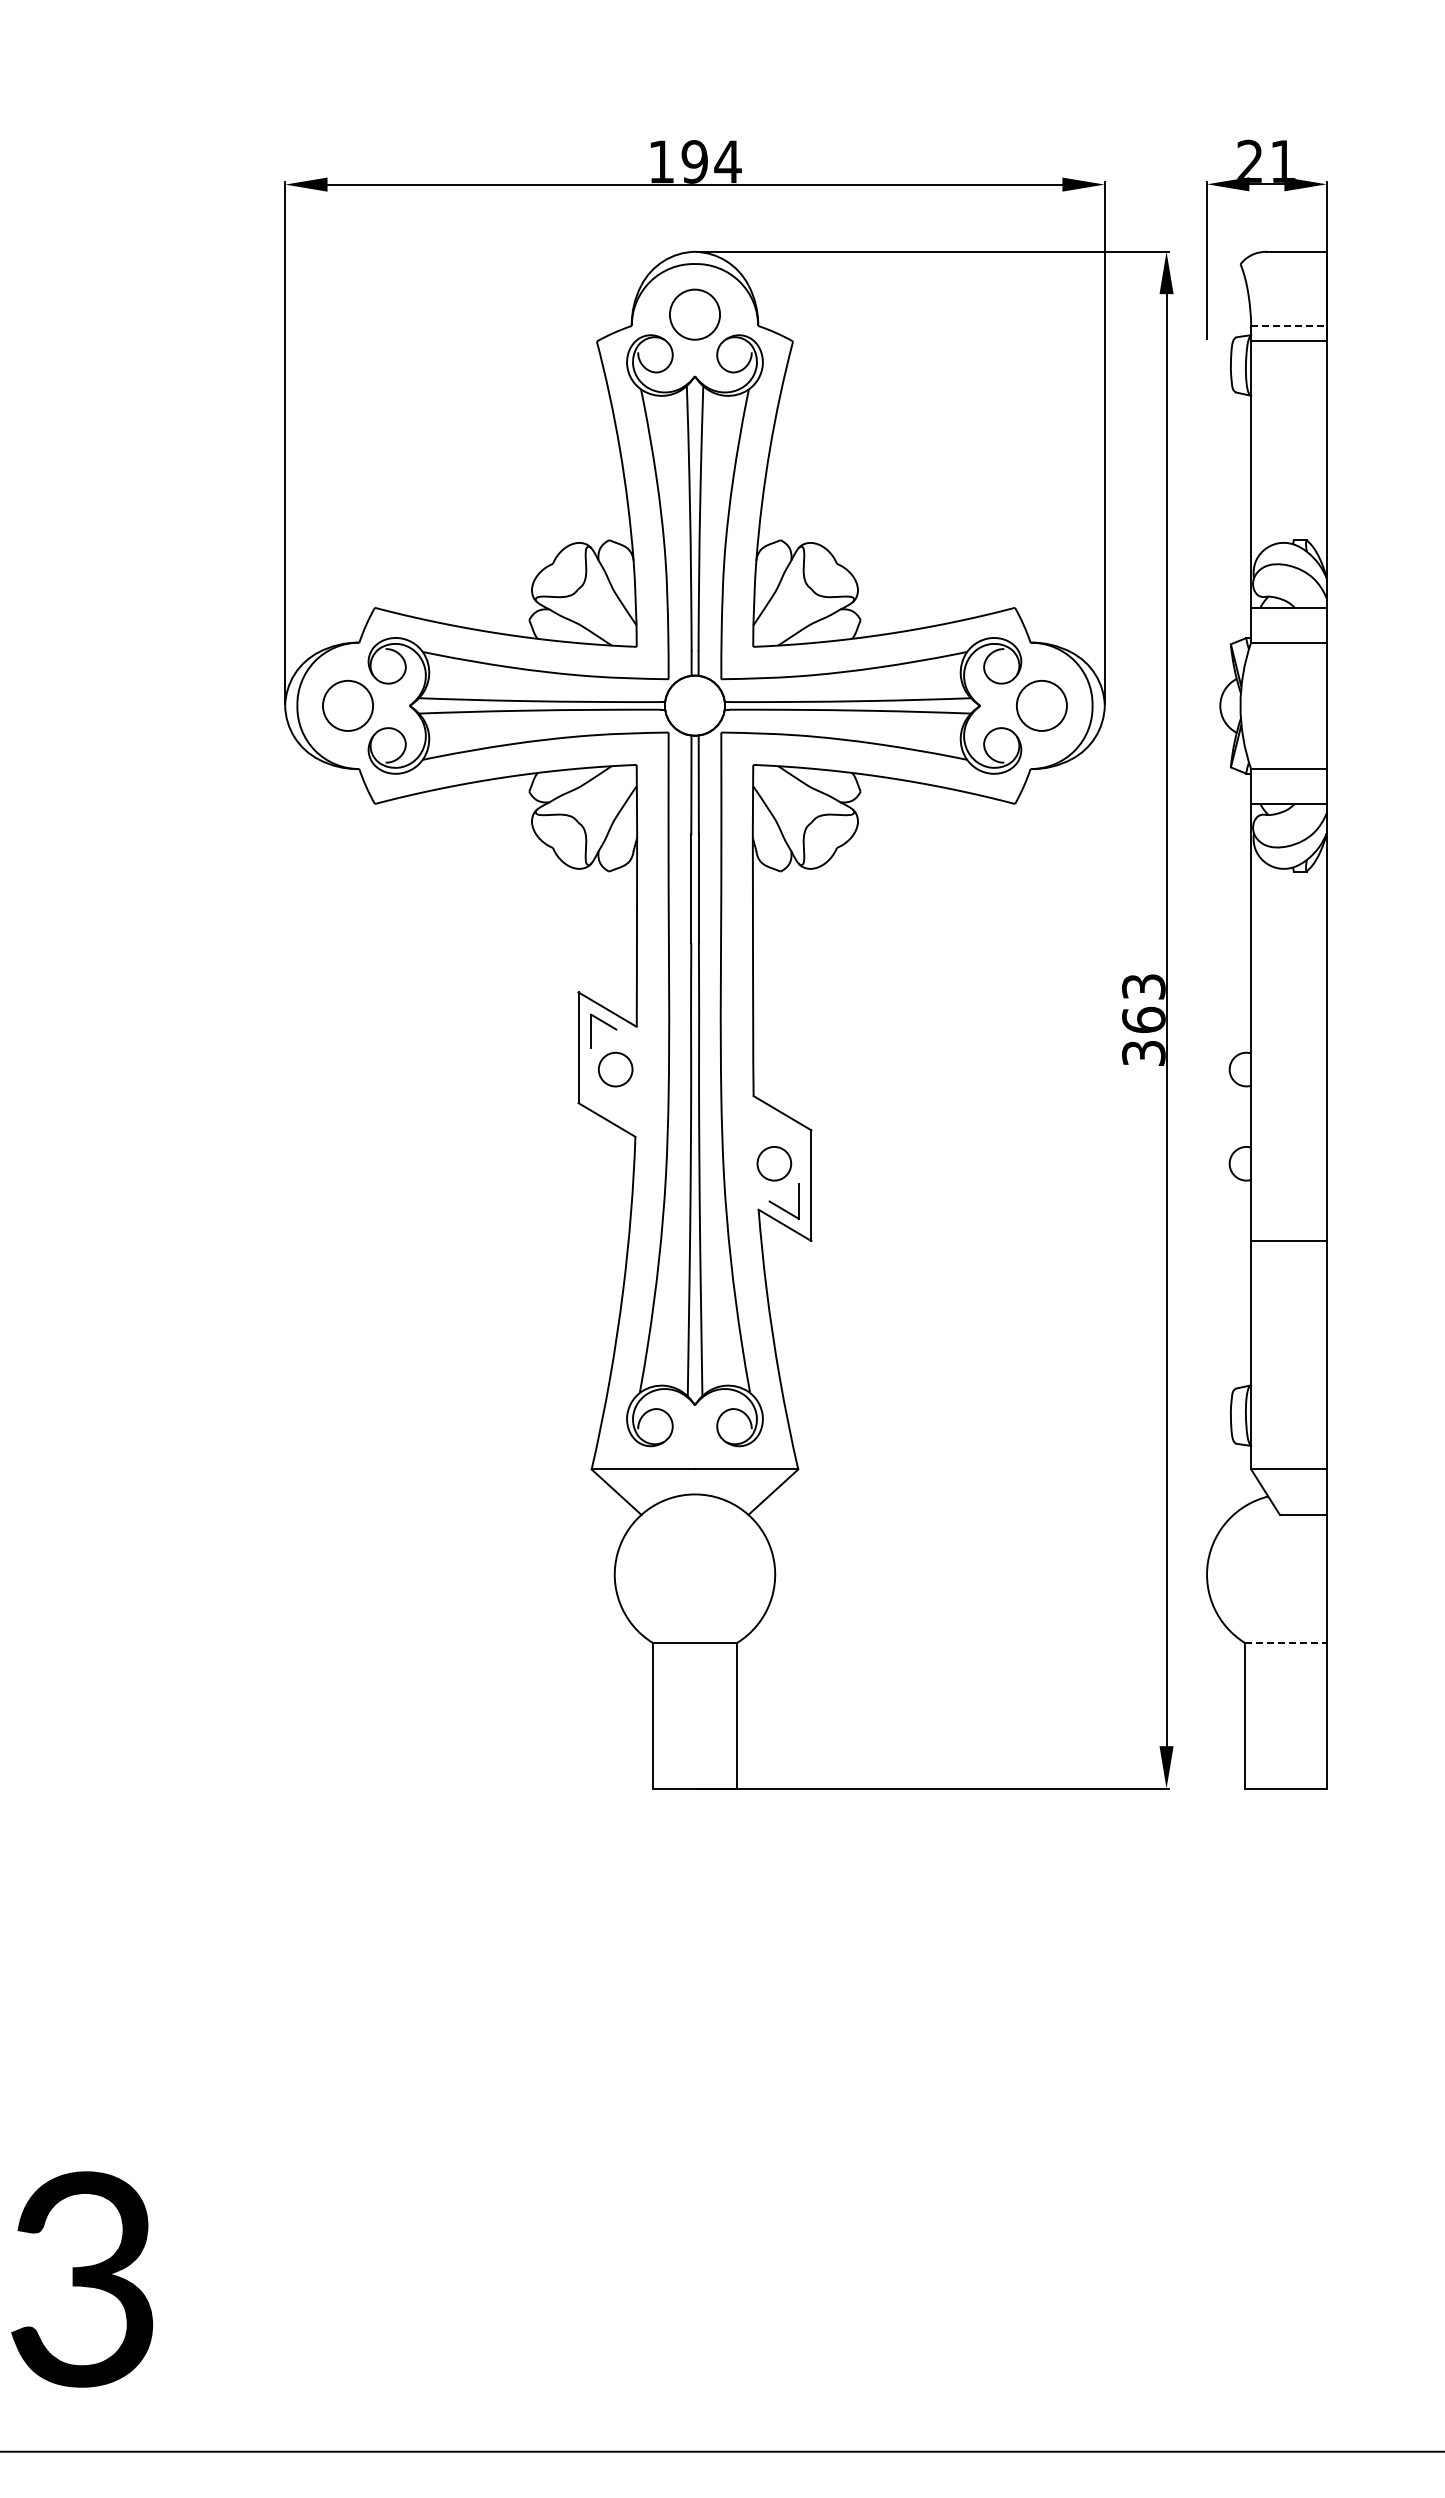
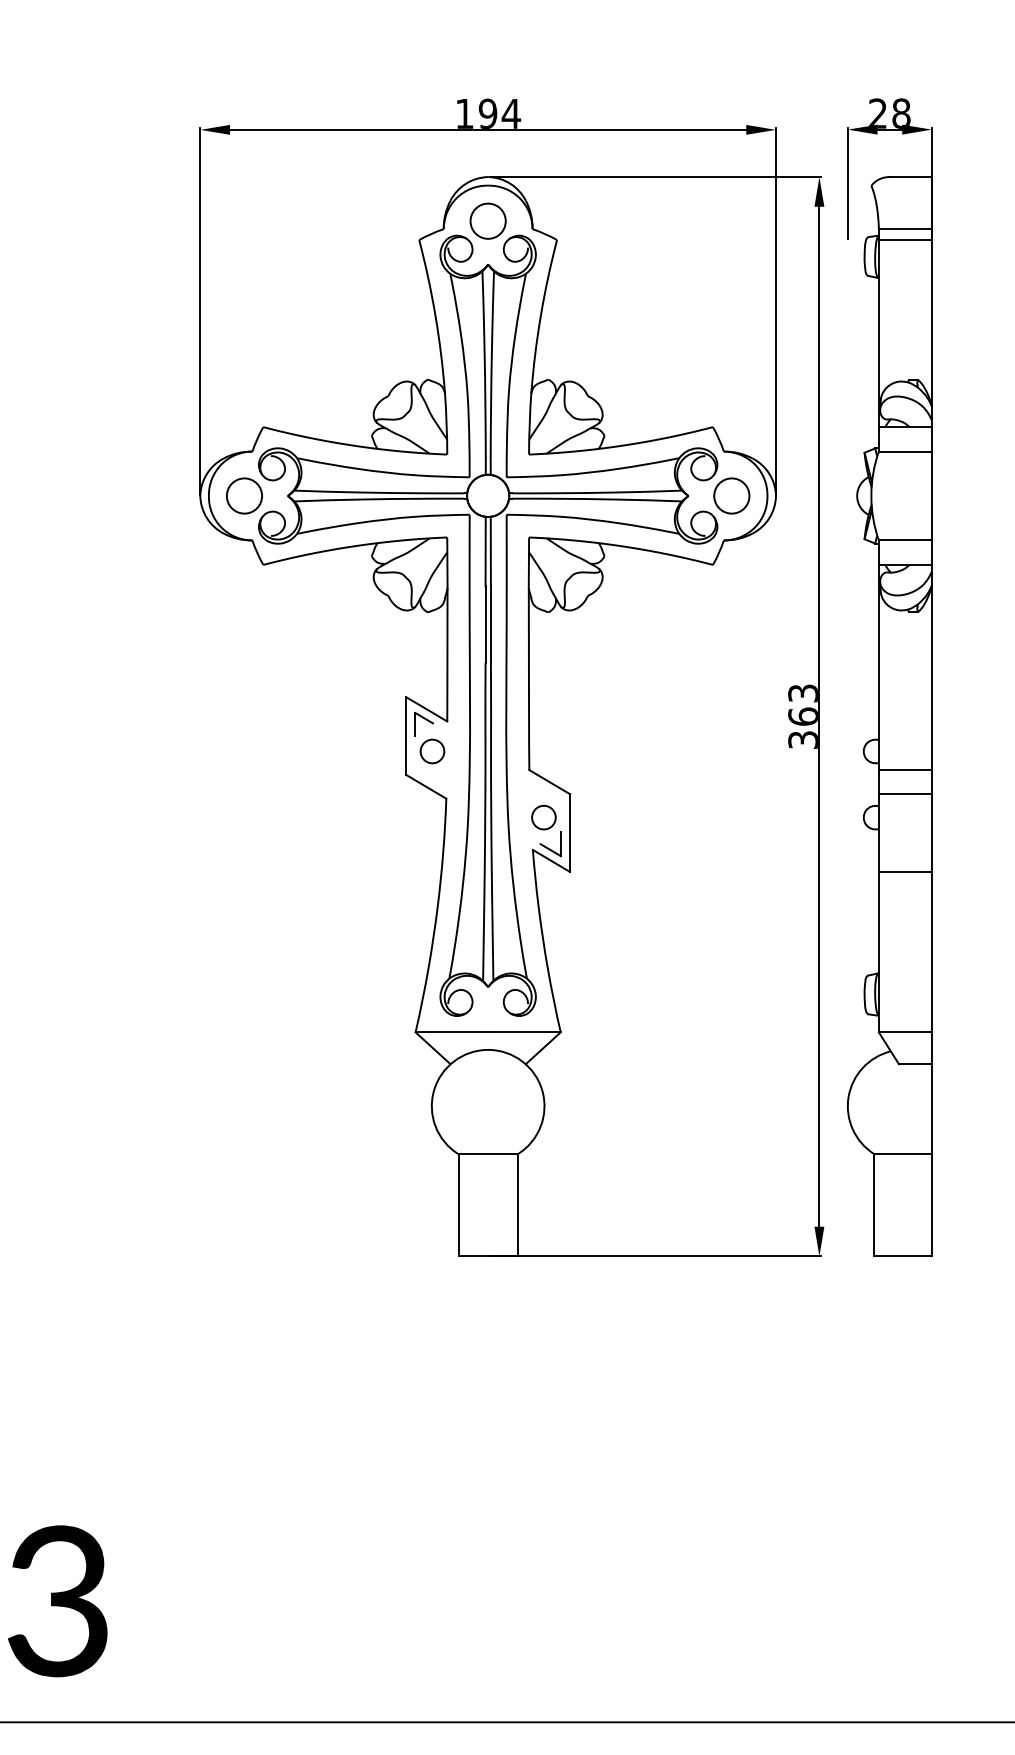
text: (1283, 160) -> (901, 112), 21 -> 28
line: (1288, 325) -> (905, 228), dashed -> solid
line: (1288, 1096) -> (905, 770), added
line: (1288, 1130) -> (905, 794), added
line: (1285, 1642) -> (902, 1153), dashed -> solid

